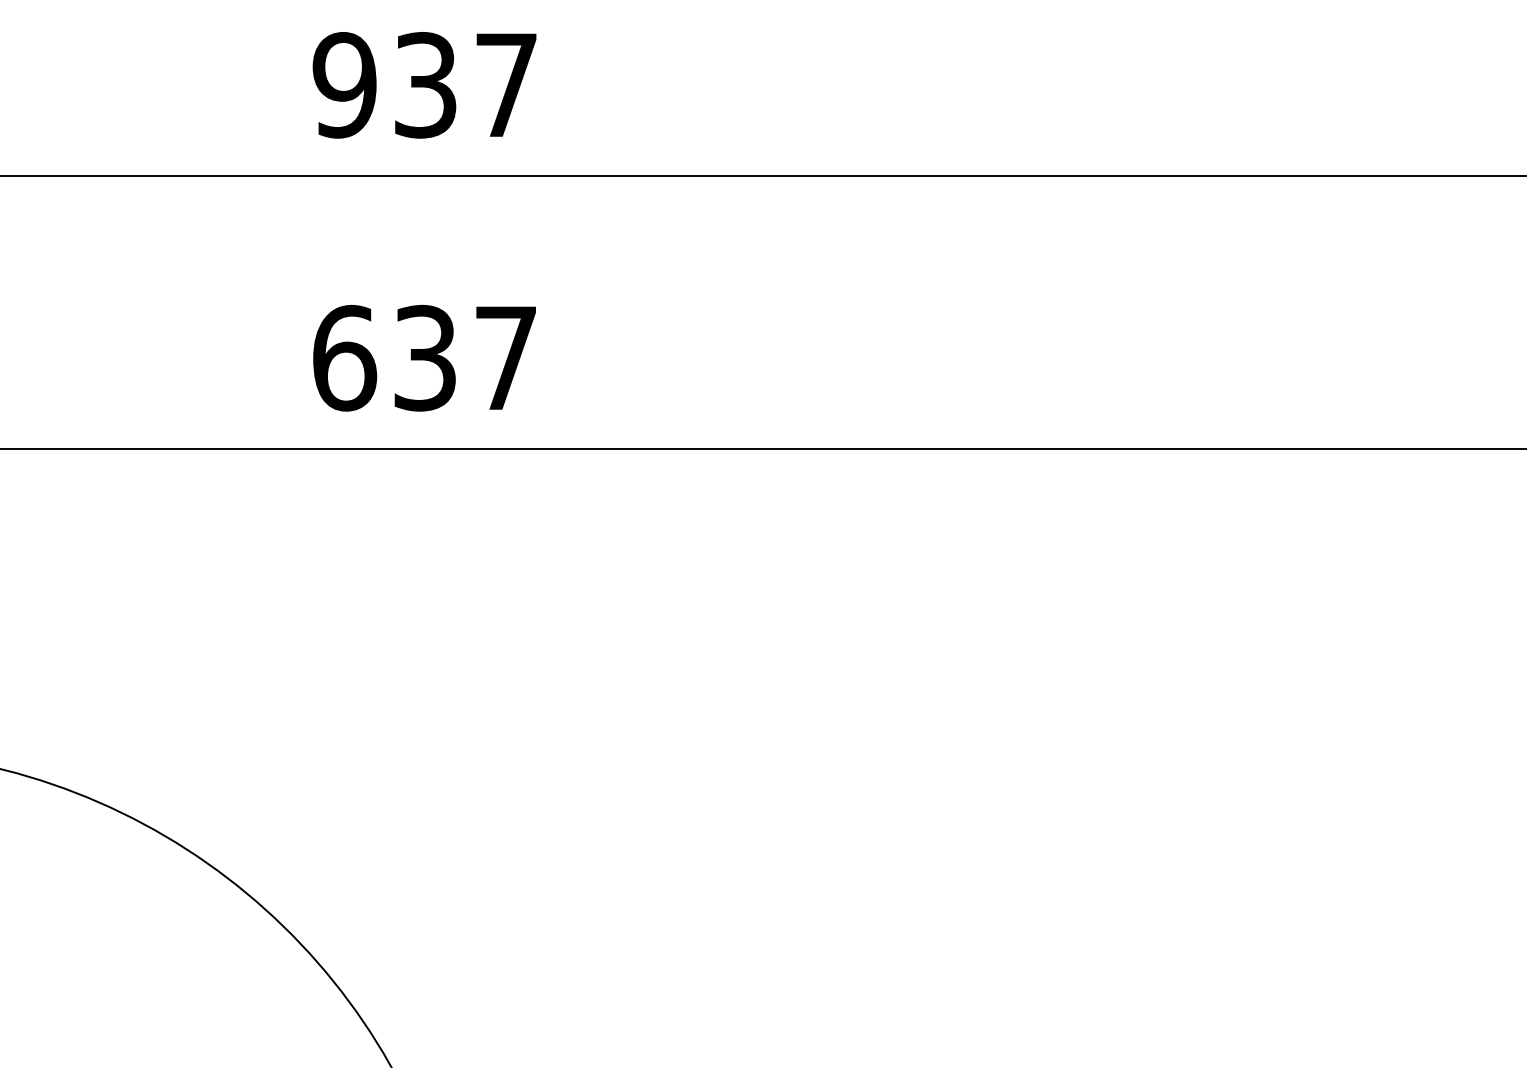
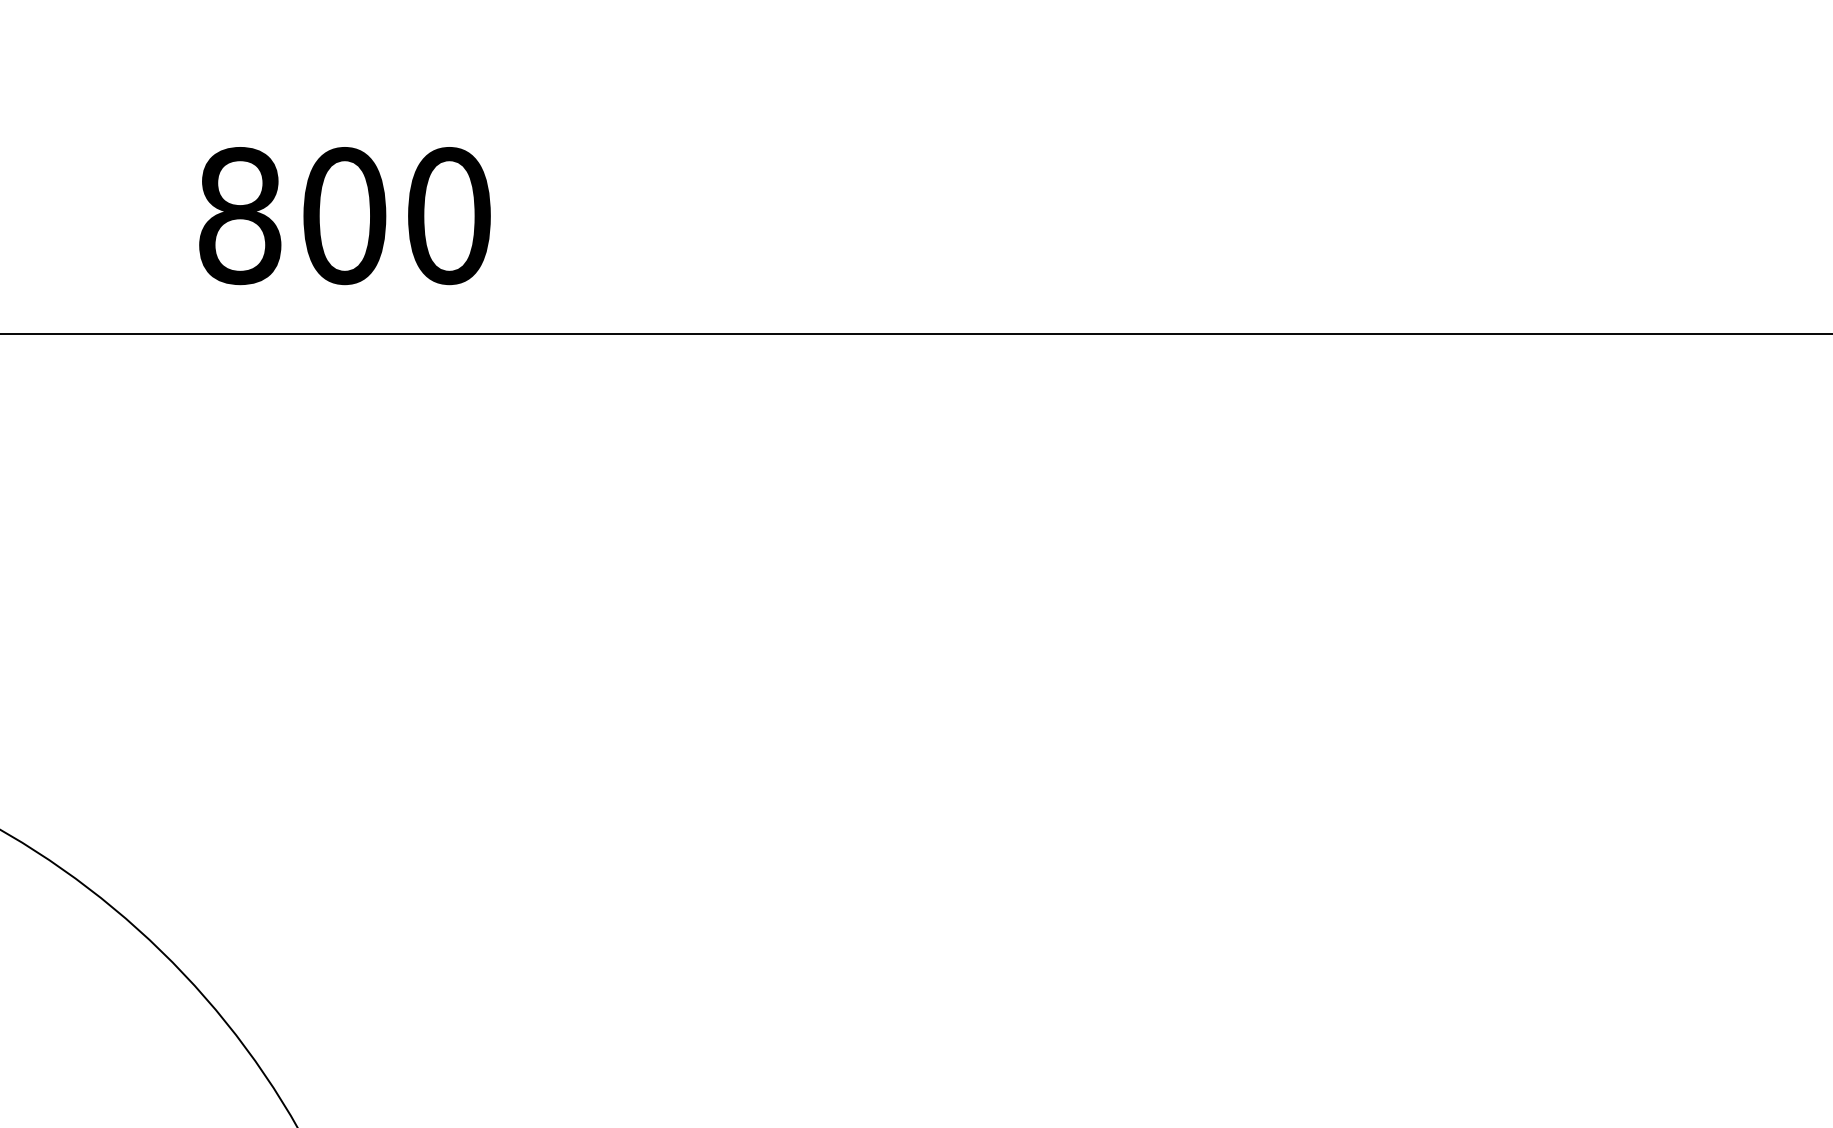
text: (425, 357) -> (344, 215), 637 -> 800

